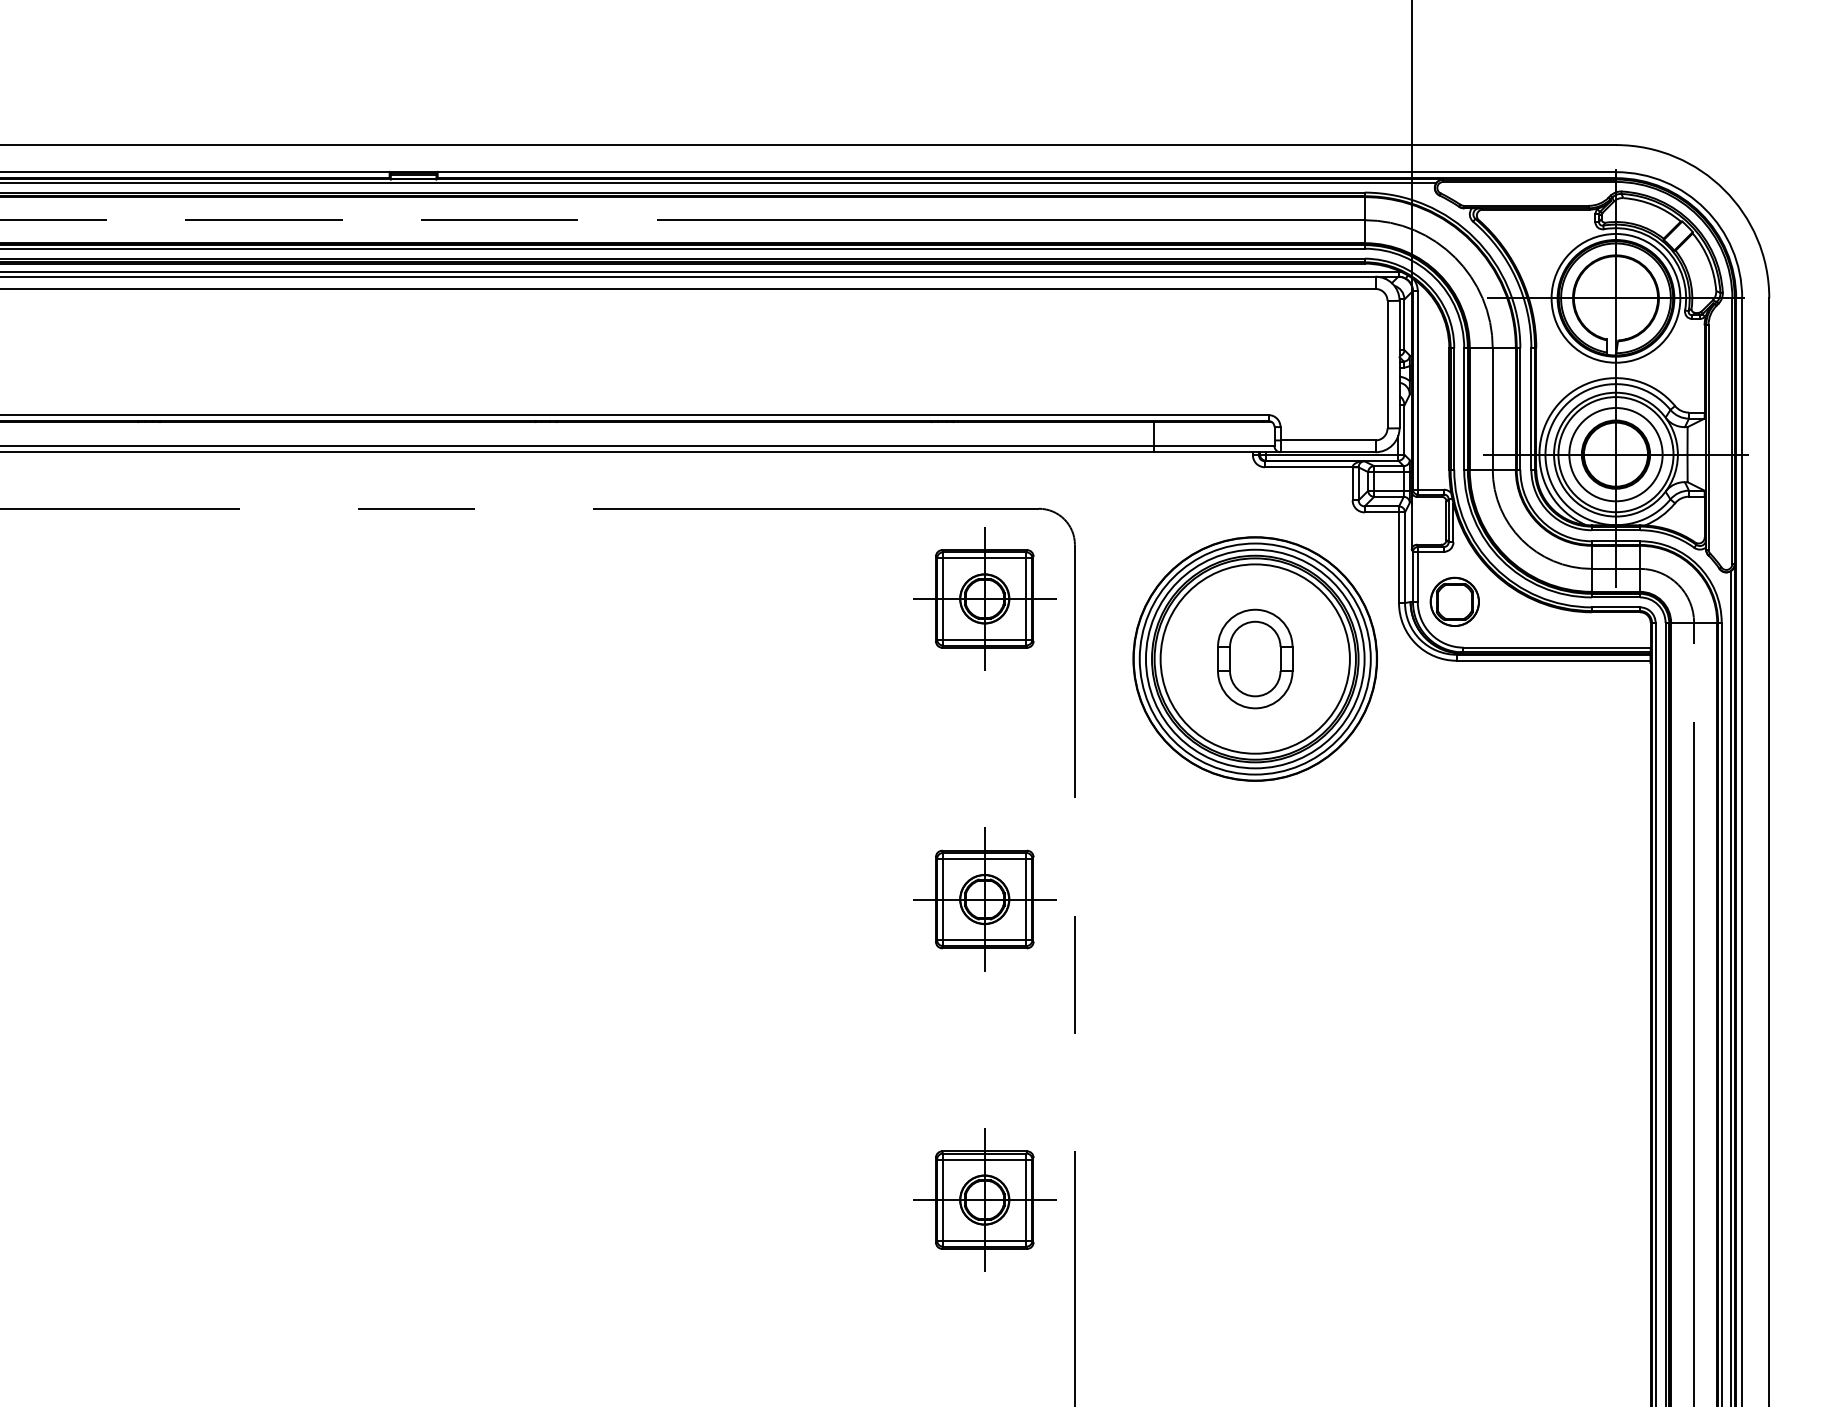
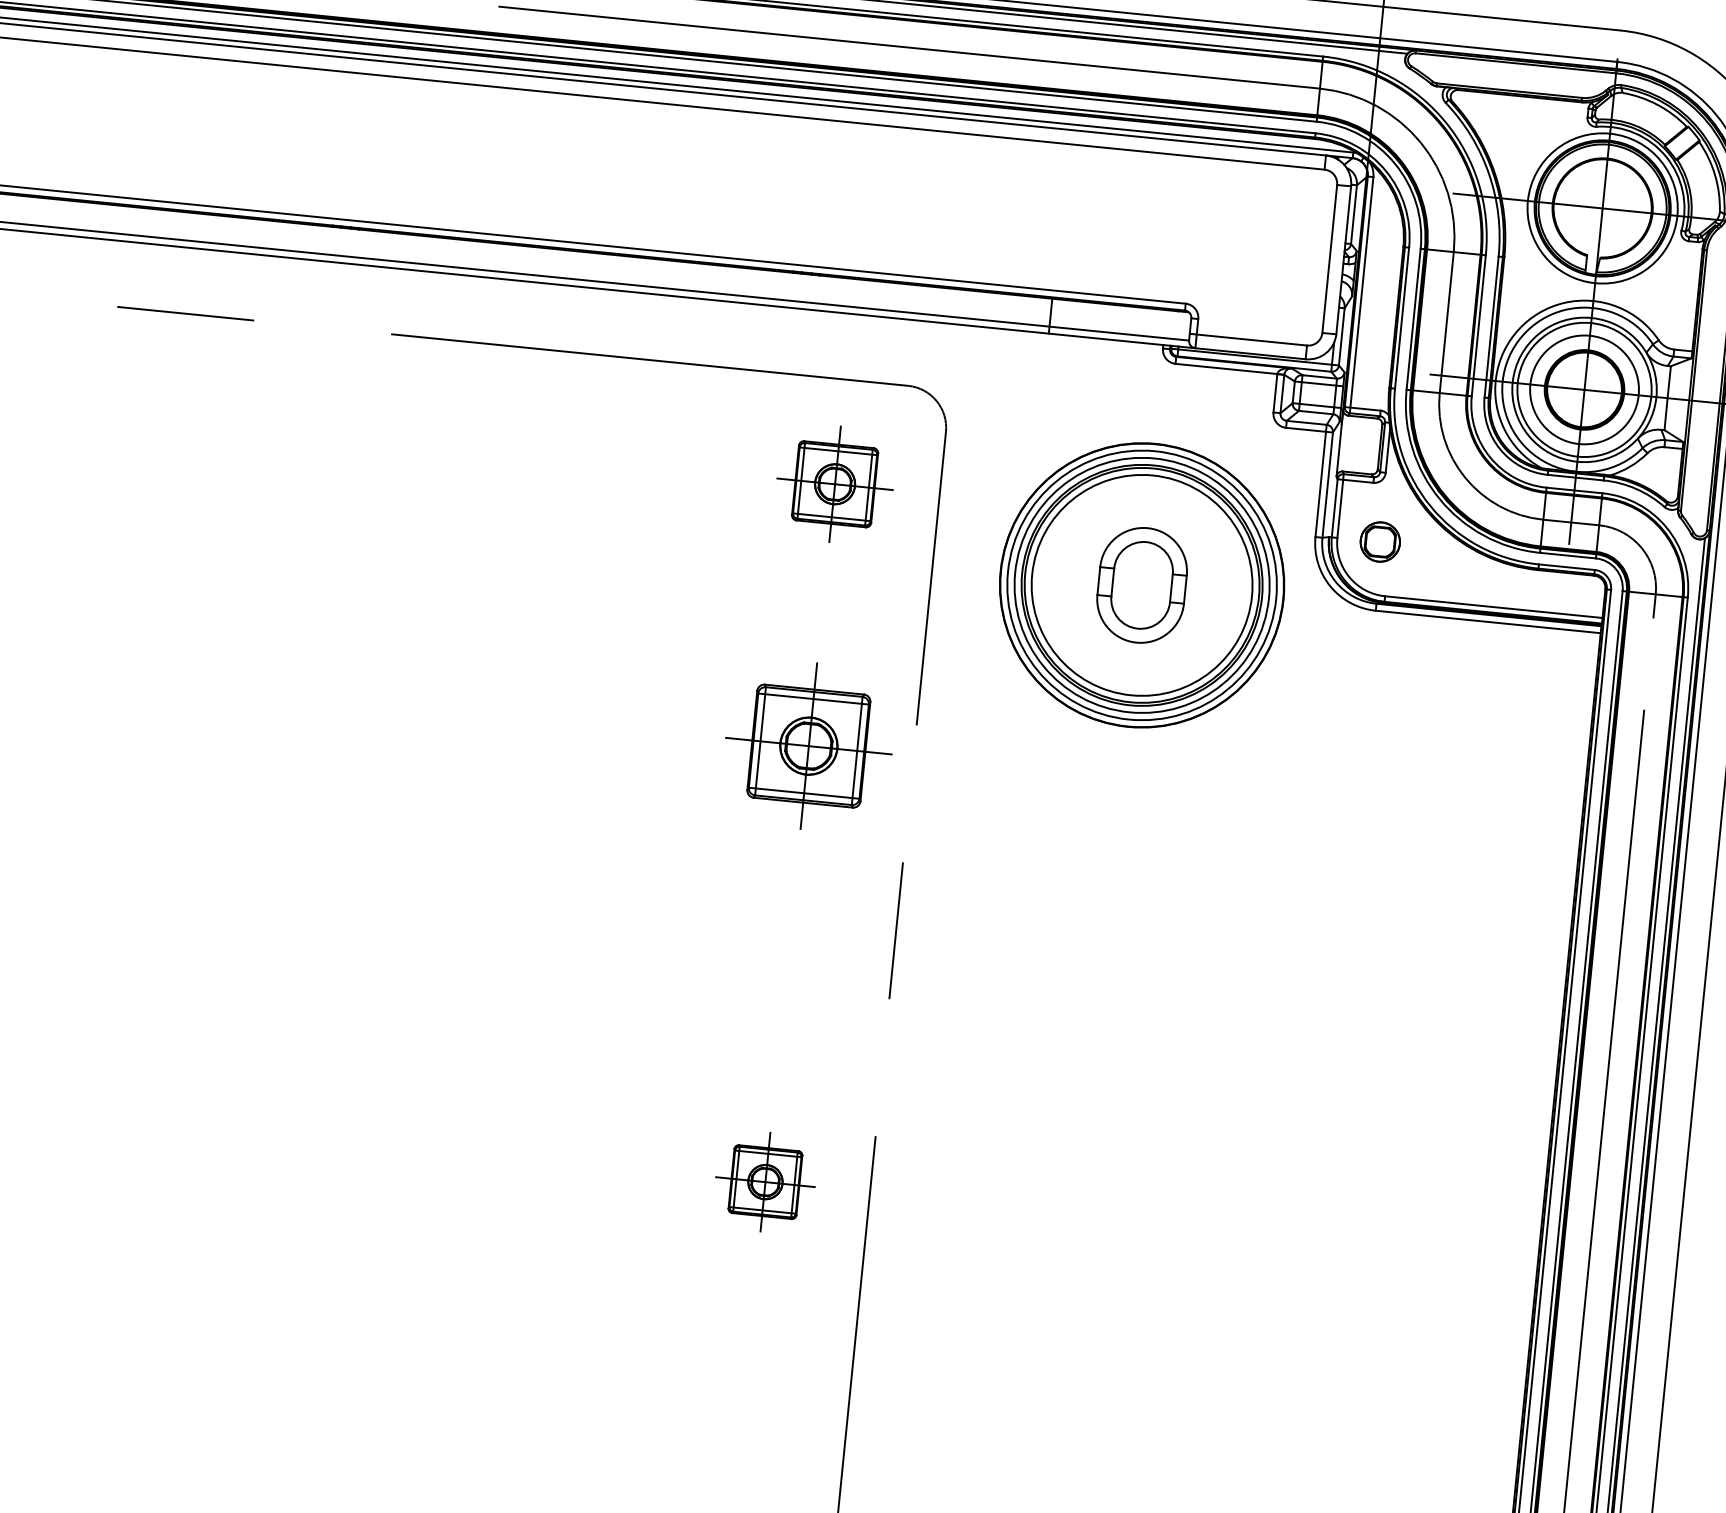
part: (984, 598) -> (834, 483), size x0.7
part: (1454, 601) -> (1380, 541), size x0.7
part: (984, 899) -> (808, 746), moved
part: (984, 1199) -> (765, 1181), size x0.6

